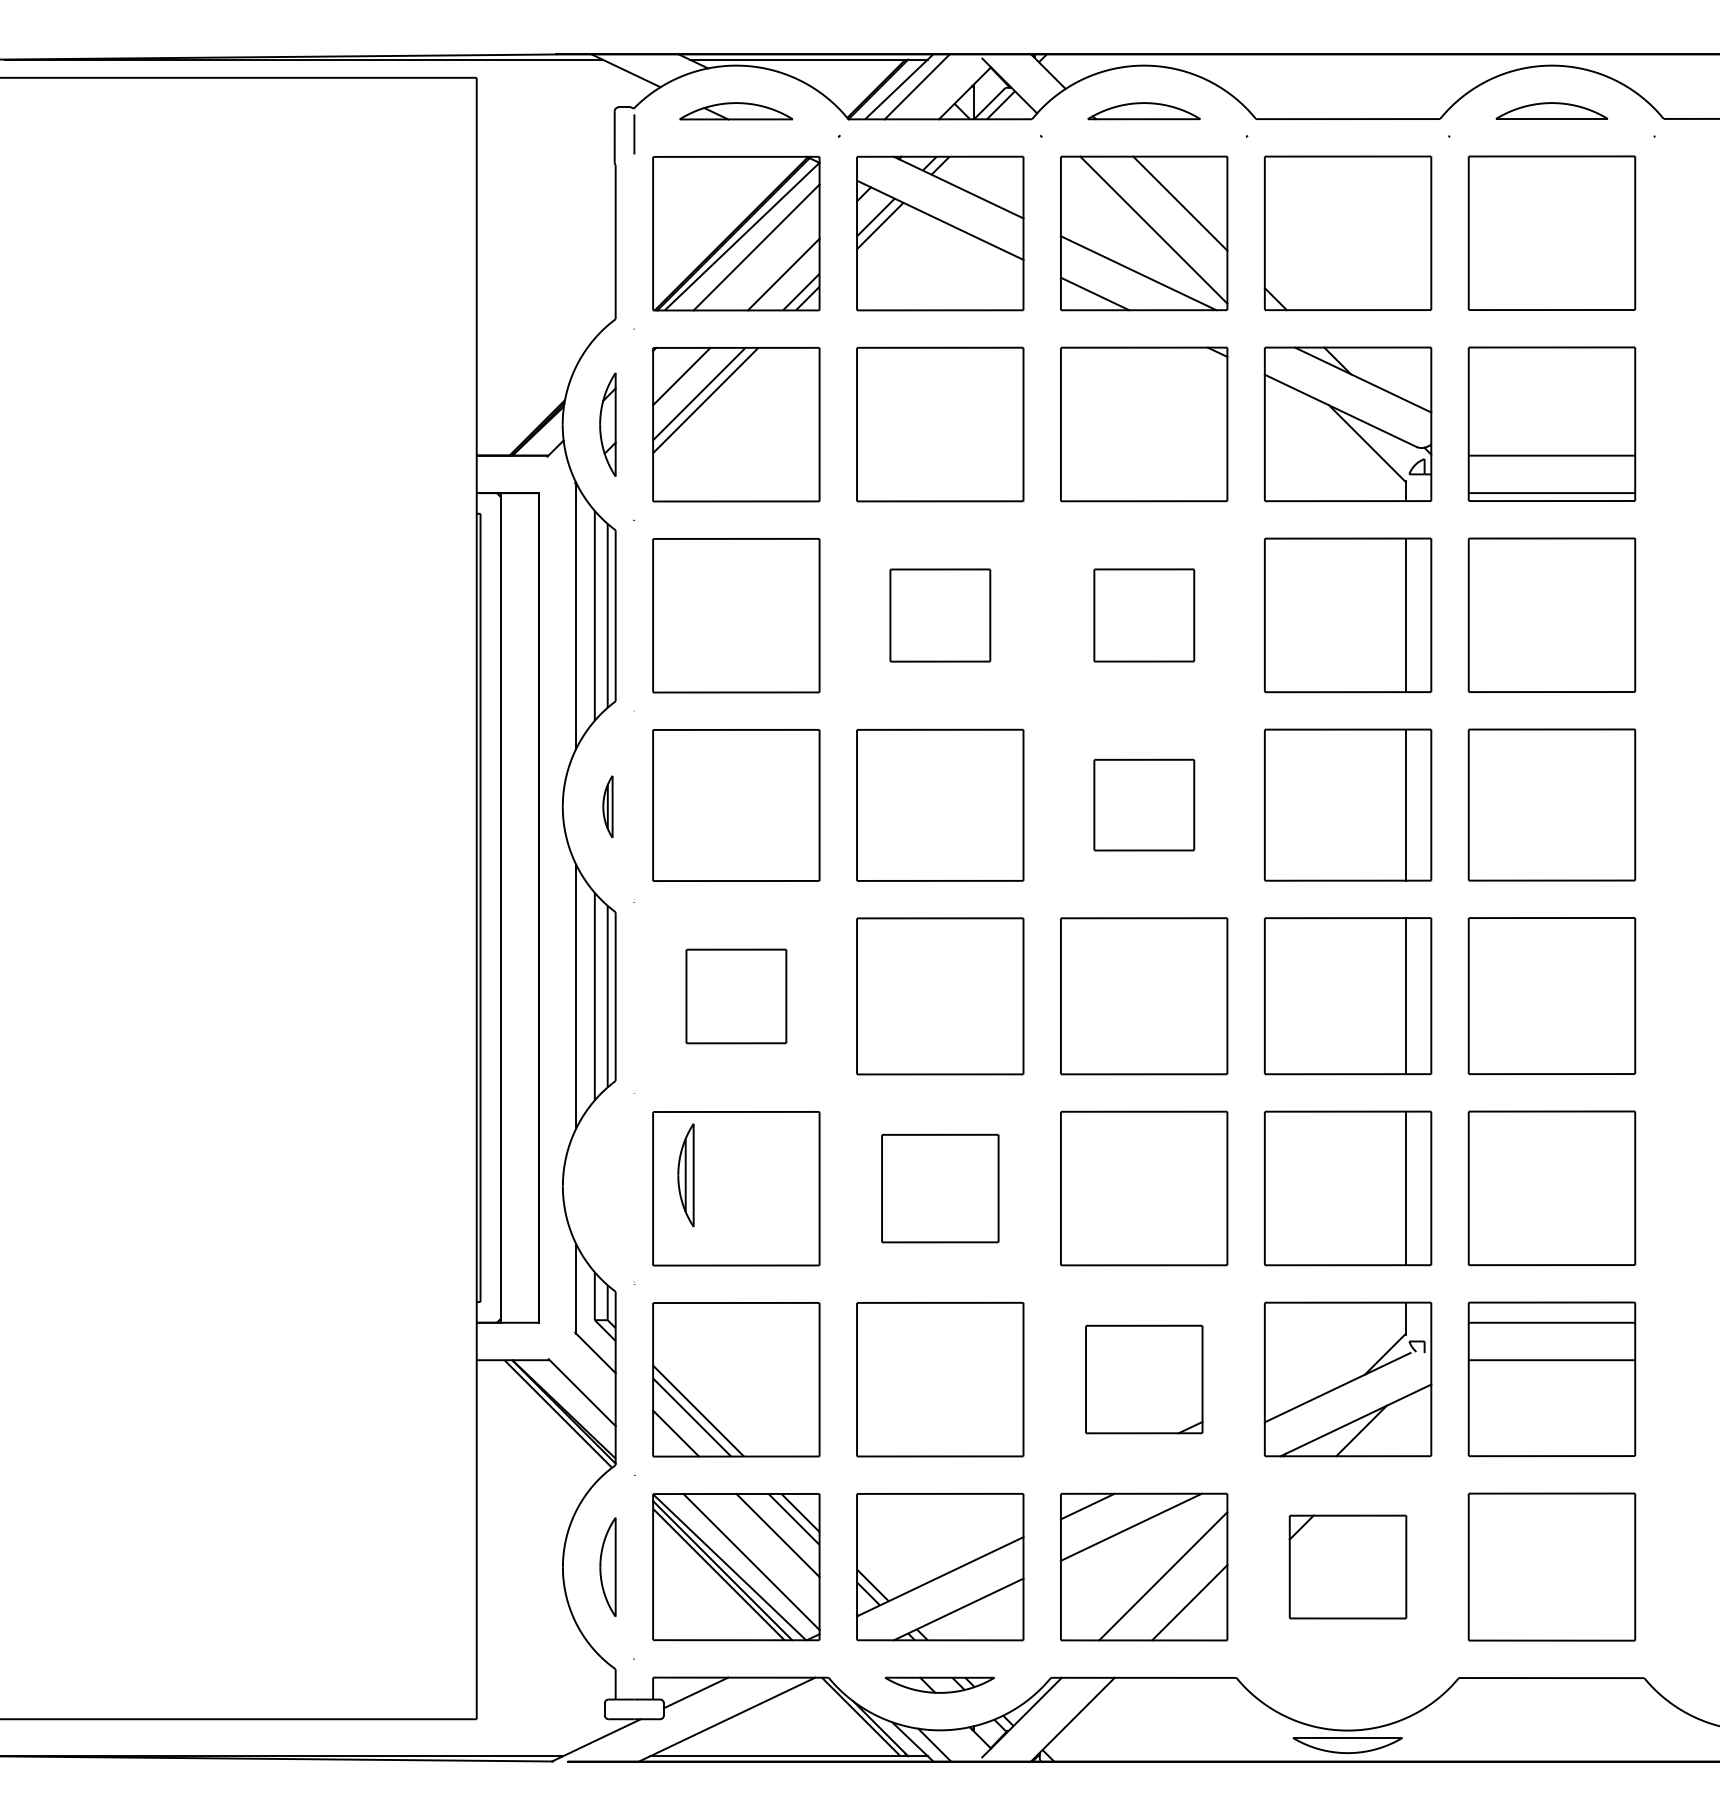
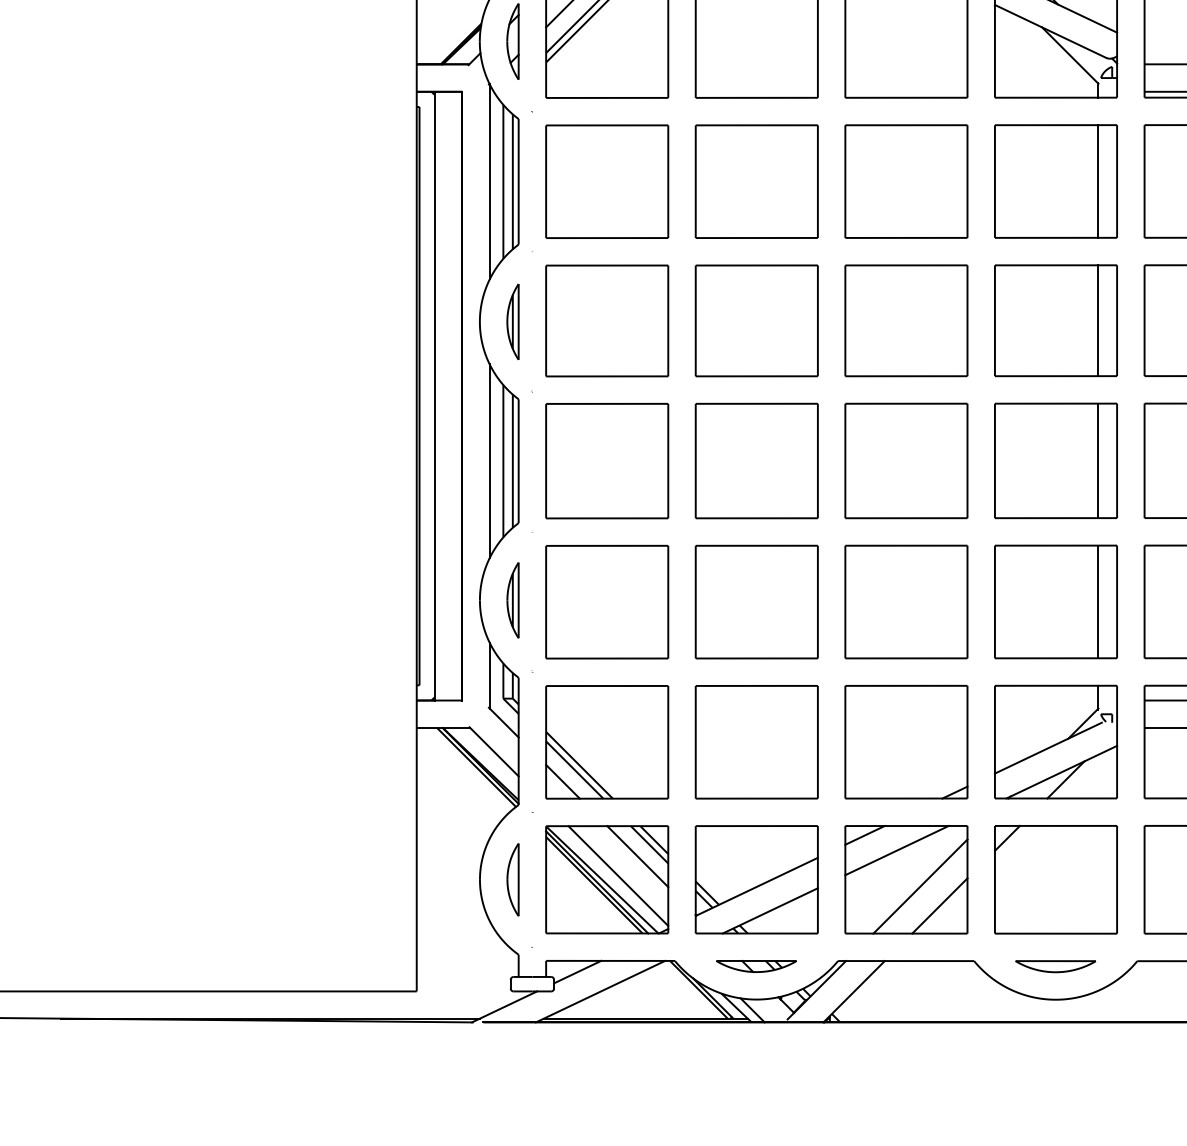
part: (940, 615) -> (756, 181), size x1.67
part: (1144, 615) -> (906, 181), size x1.67
part: (1144, 804) -> (906, 320), size x1.67
part: (607, 806) -> (512, 321), size x1.67
part: (736, 996) -> (607, 461), size x1.67
part: (685, 1174) -> (512, 599), moved
part: (940, 1188) -> (756, 602), size x1.43
part: (1144, 1379) -> (906, 742), size x1.43
part: (1347, 1566) -> (1055, 879), size x1.43
part: (1347, 1745) -> (1055, 966), moved

